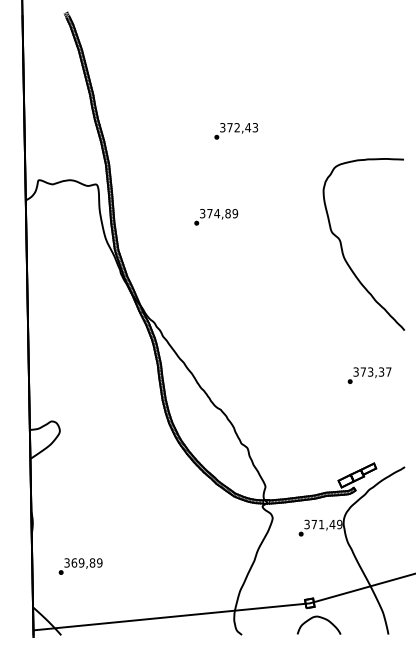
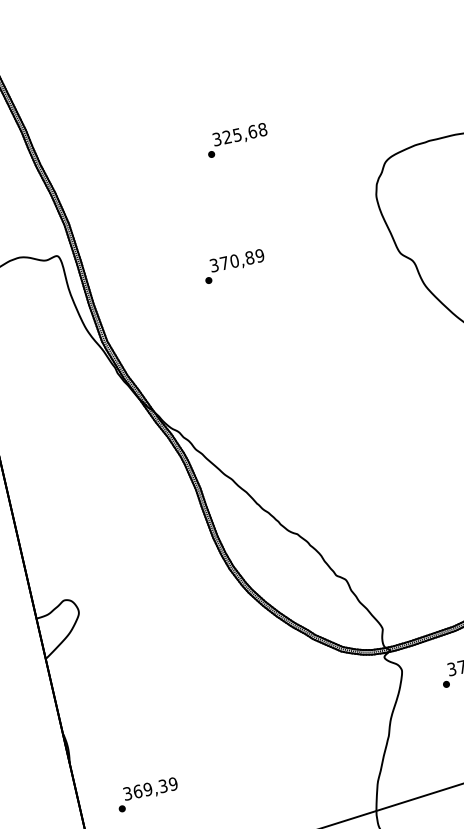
text: (242, 127) -> (244, 133), 372,43 -> 325,68
text: (217, 213) -> (235, 260), 374,89 -> 370,89
text: (92, 562) -> (163, 785), 369,89 -> 369,39

